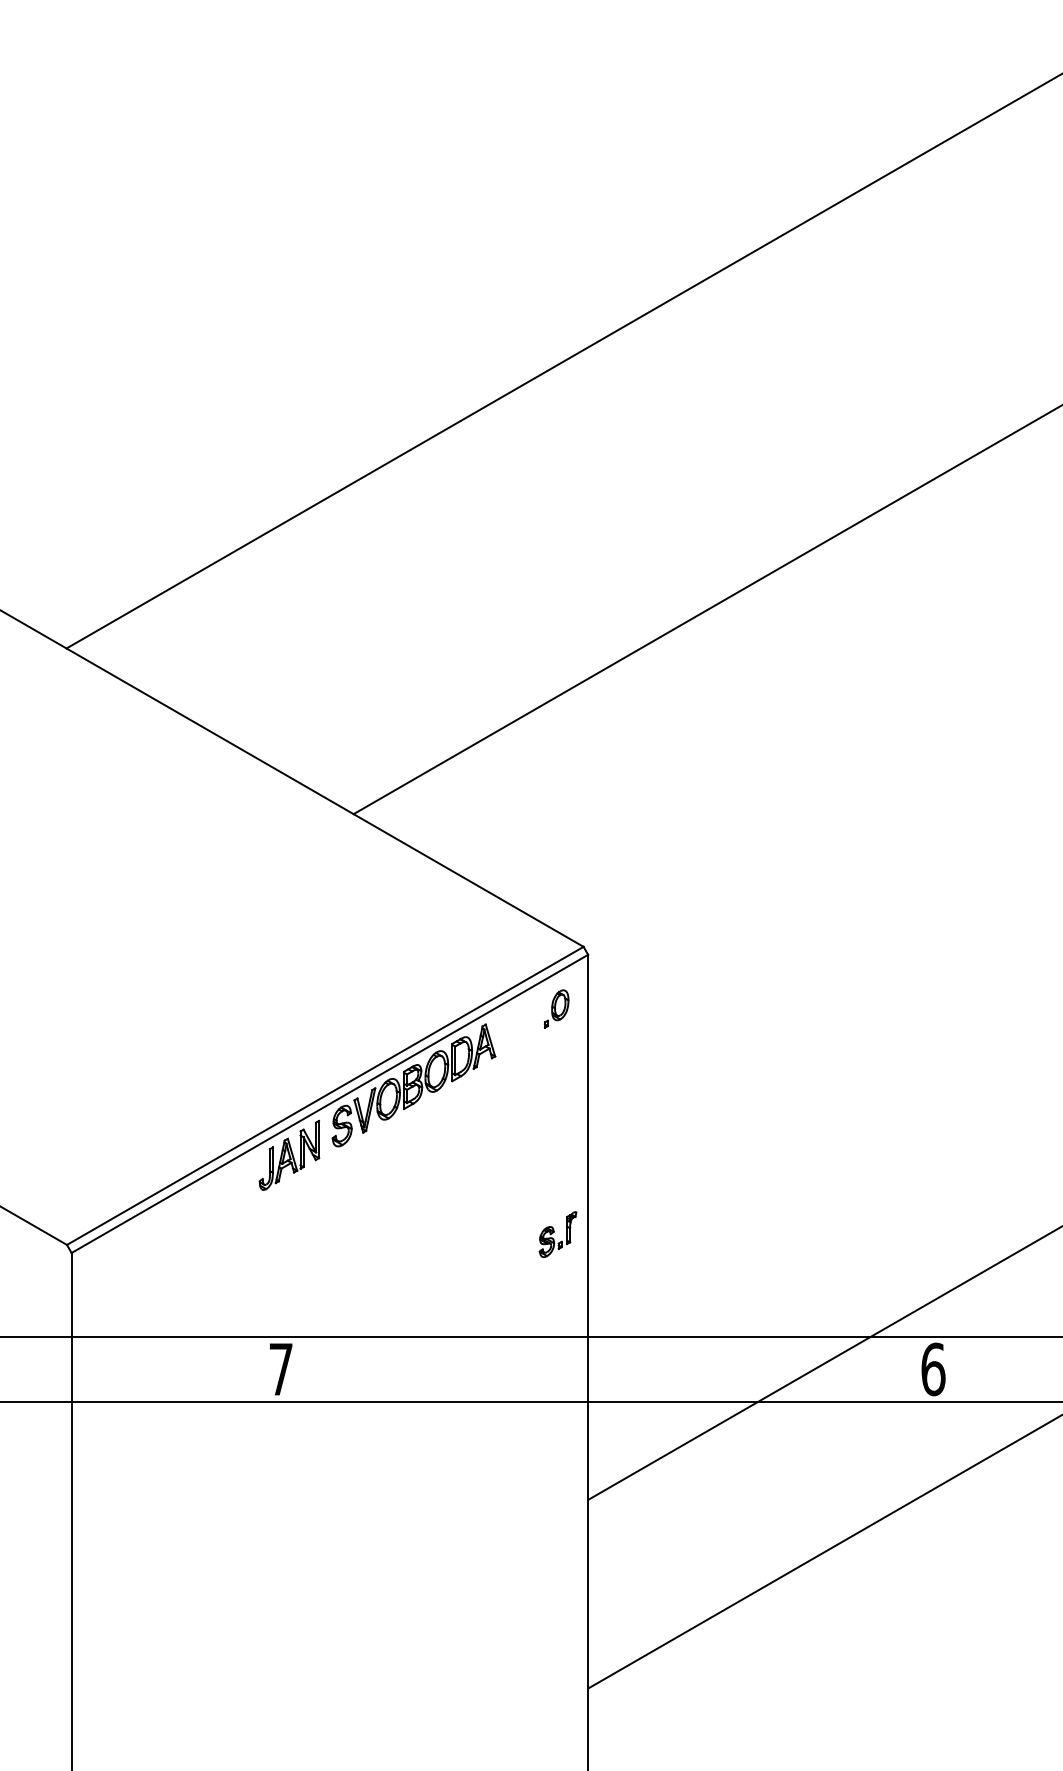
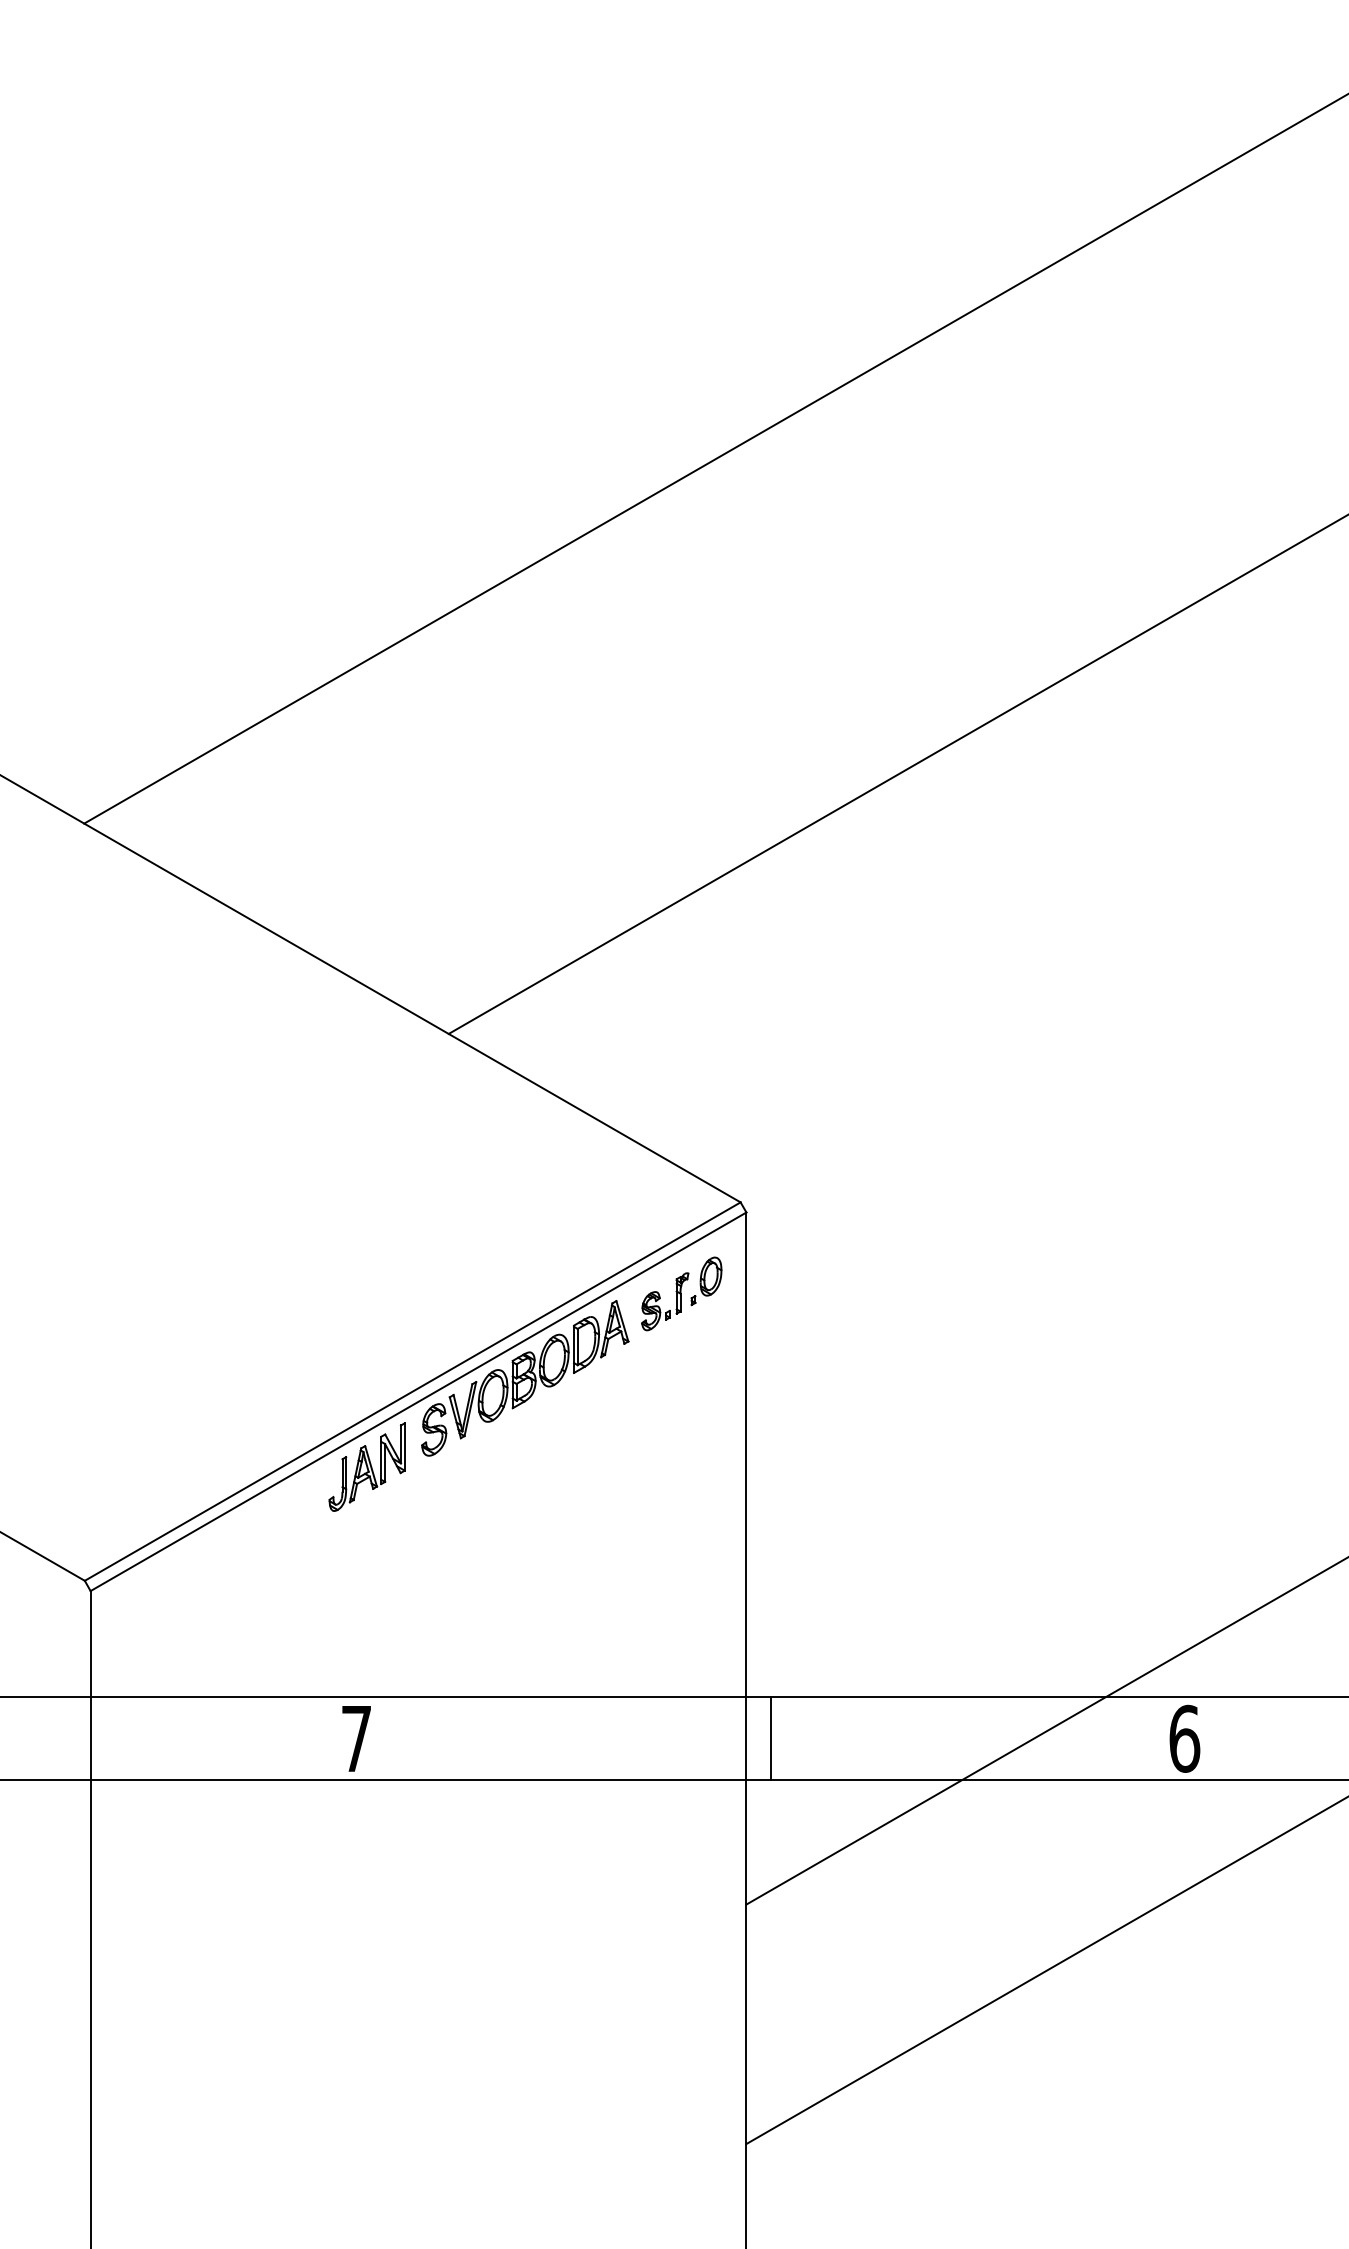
part: (558, 1234) -> (665, 1301), moved
line: (607, 1369) -> (771, 1738), added

